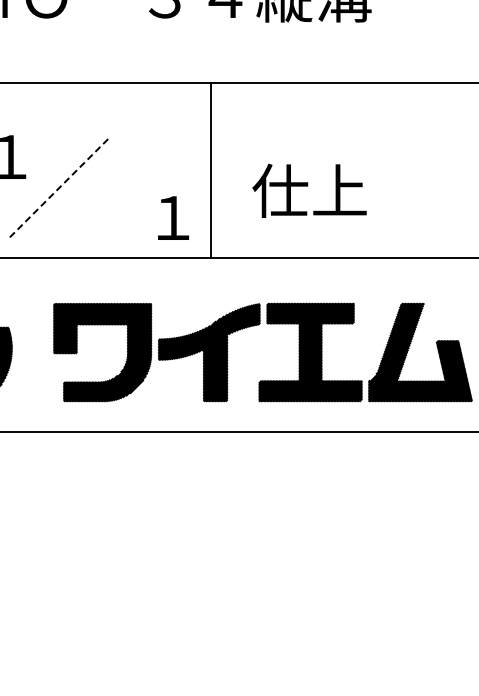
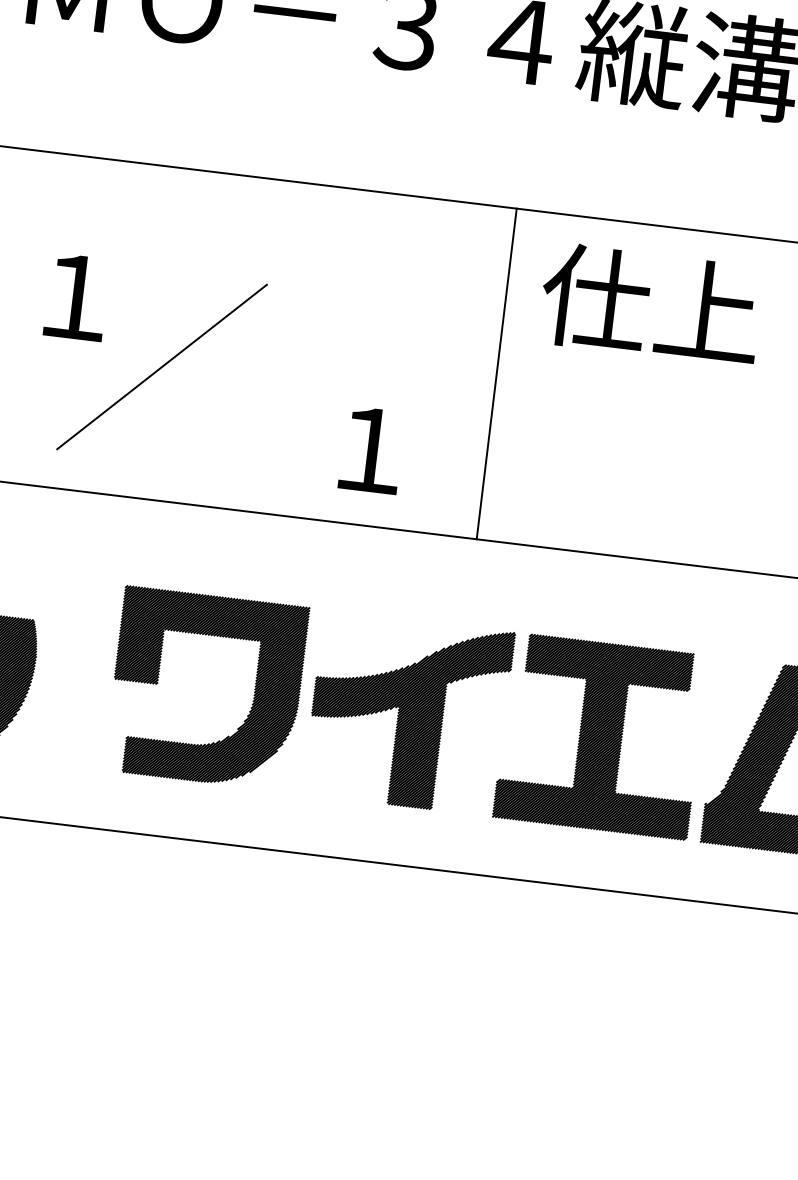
line: (210, 170) -> (496, 373), moved
line: (59, 188) -> (162, 367), dashed -> solid
text: (309, 190) -> (651, 303), moved

